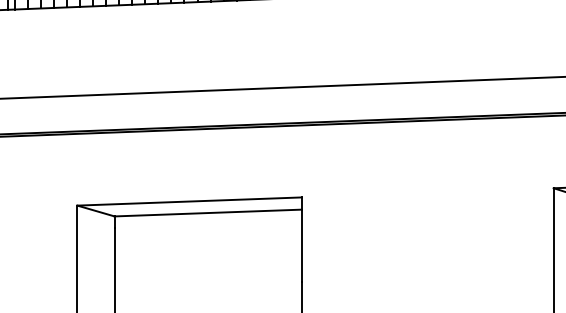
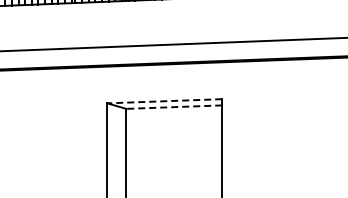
line: (189, 201) -> (164, 101), solid -> dashed
line: (208, 213) -> (174, 107), solid -> dashed

